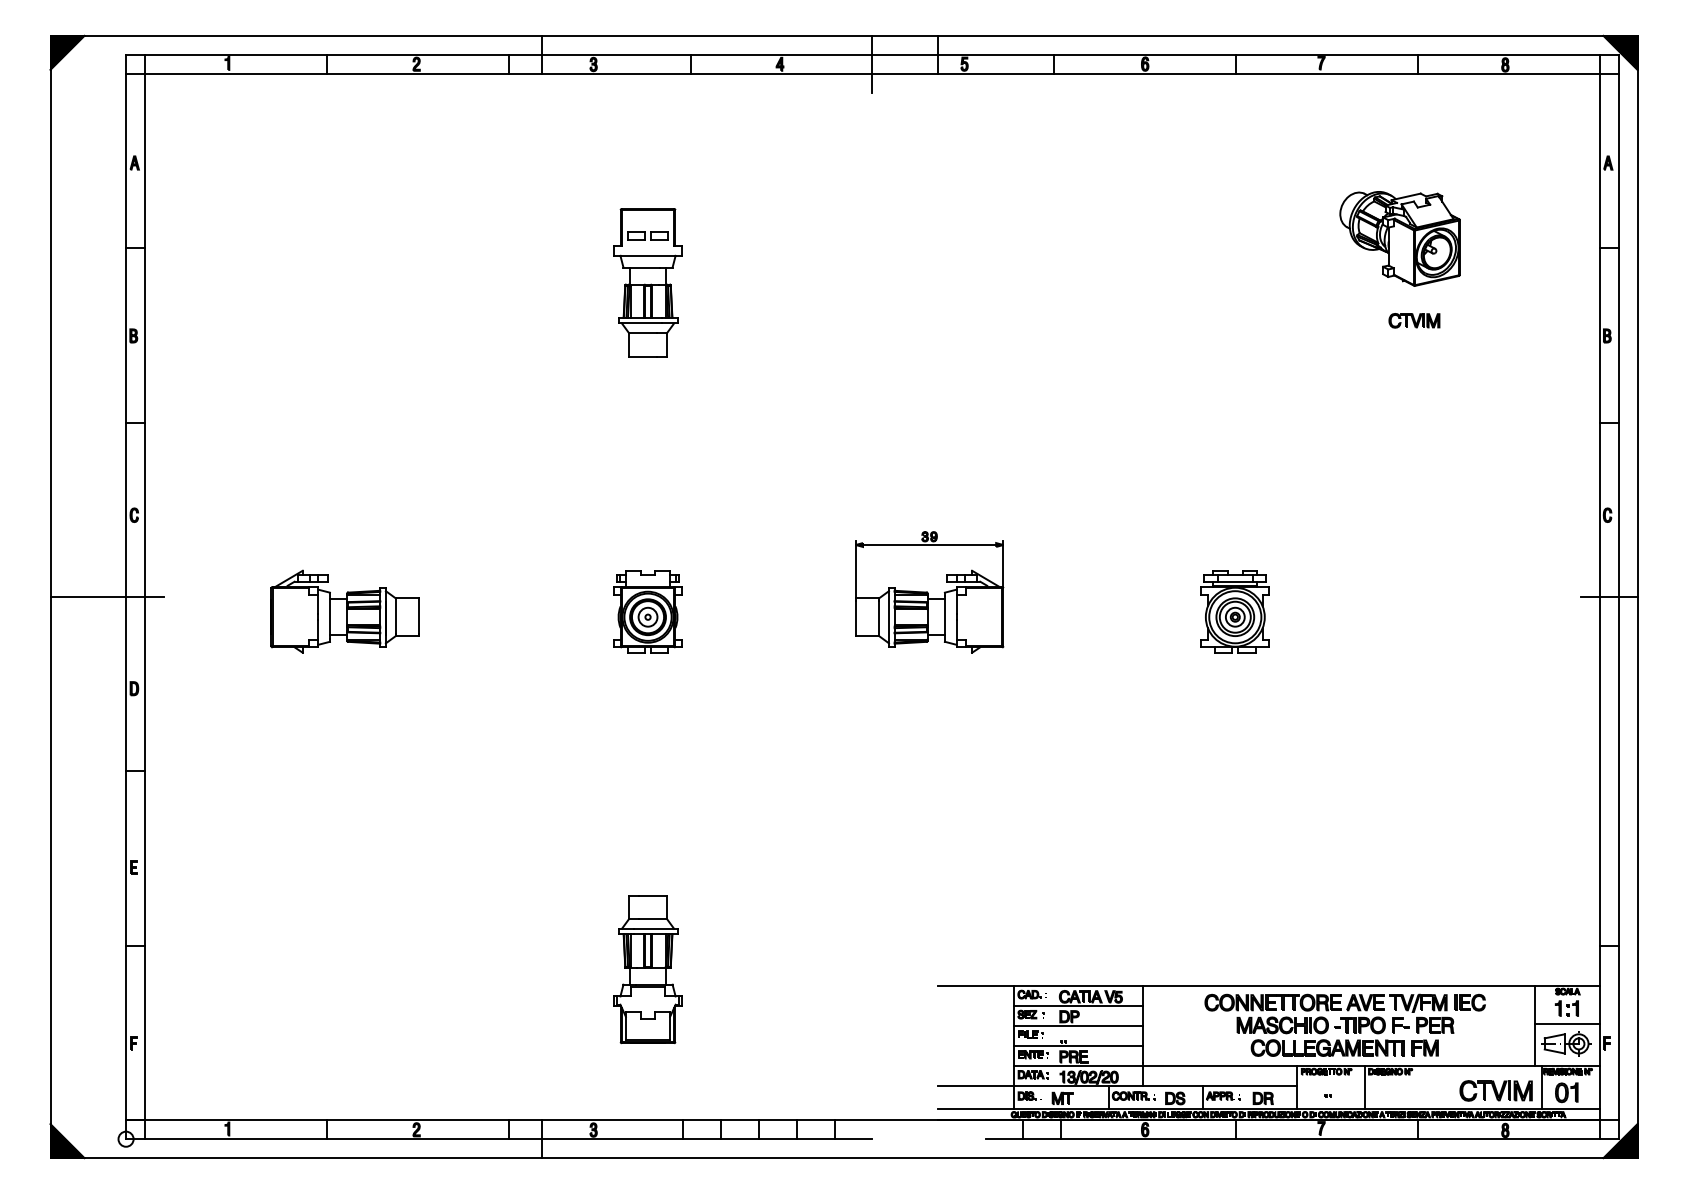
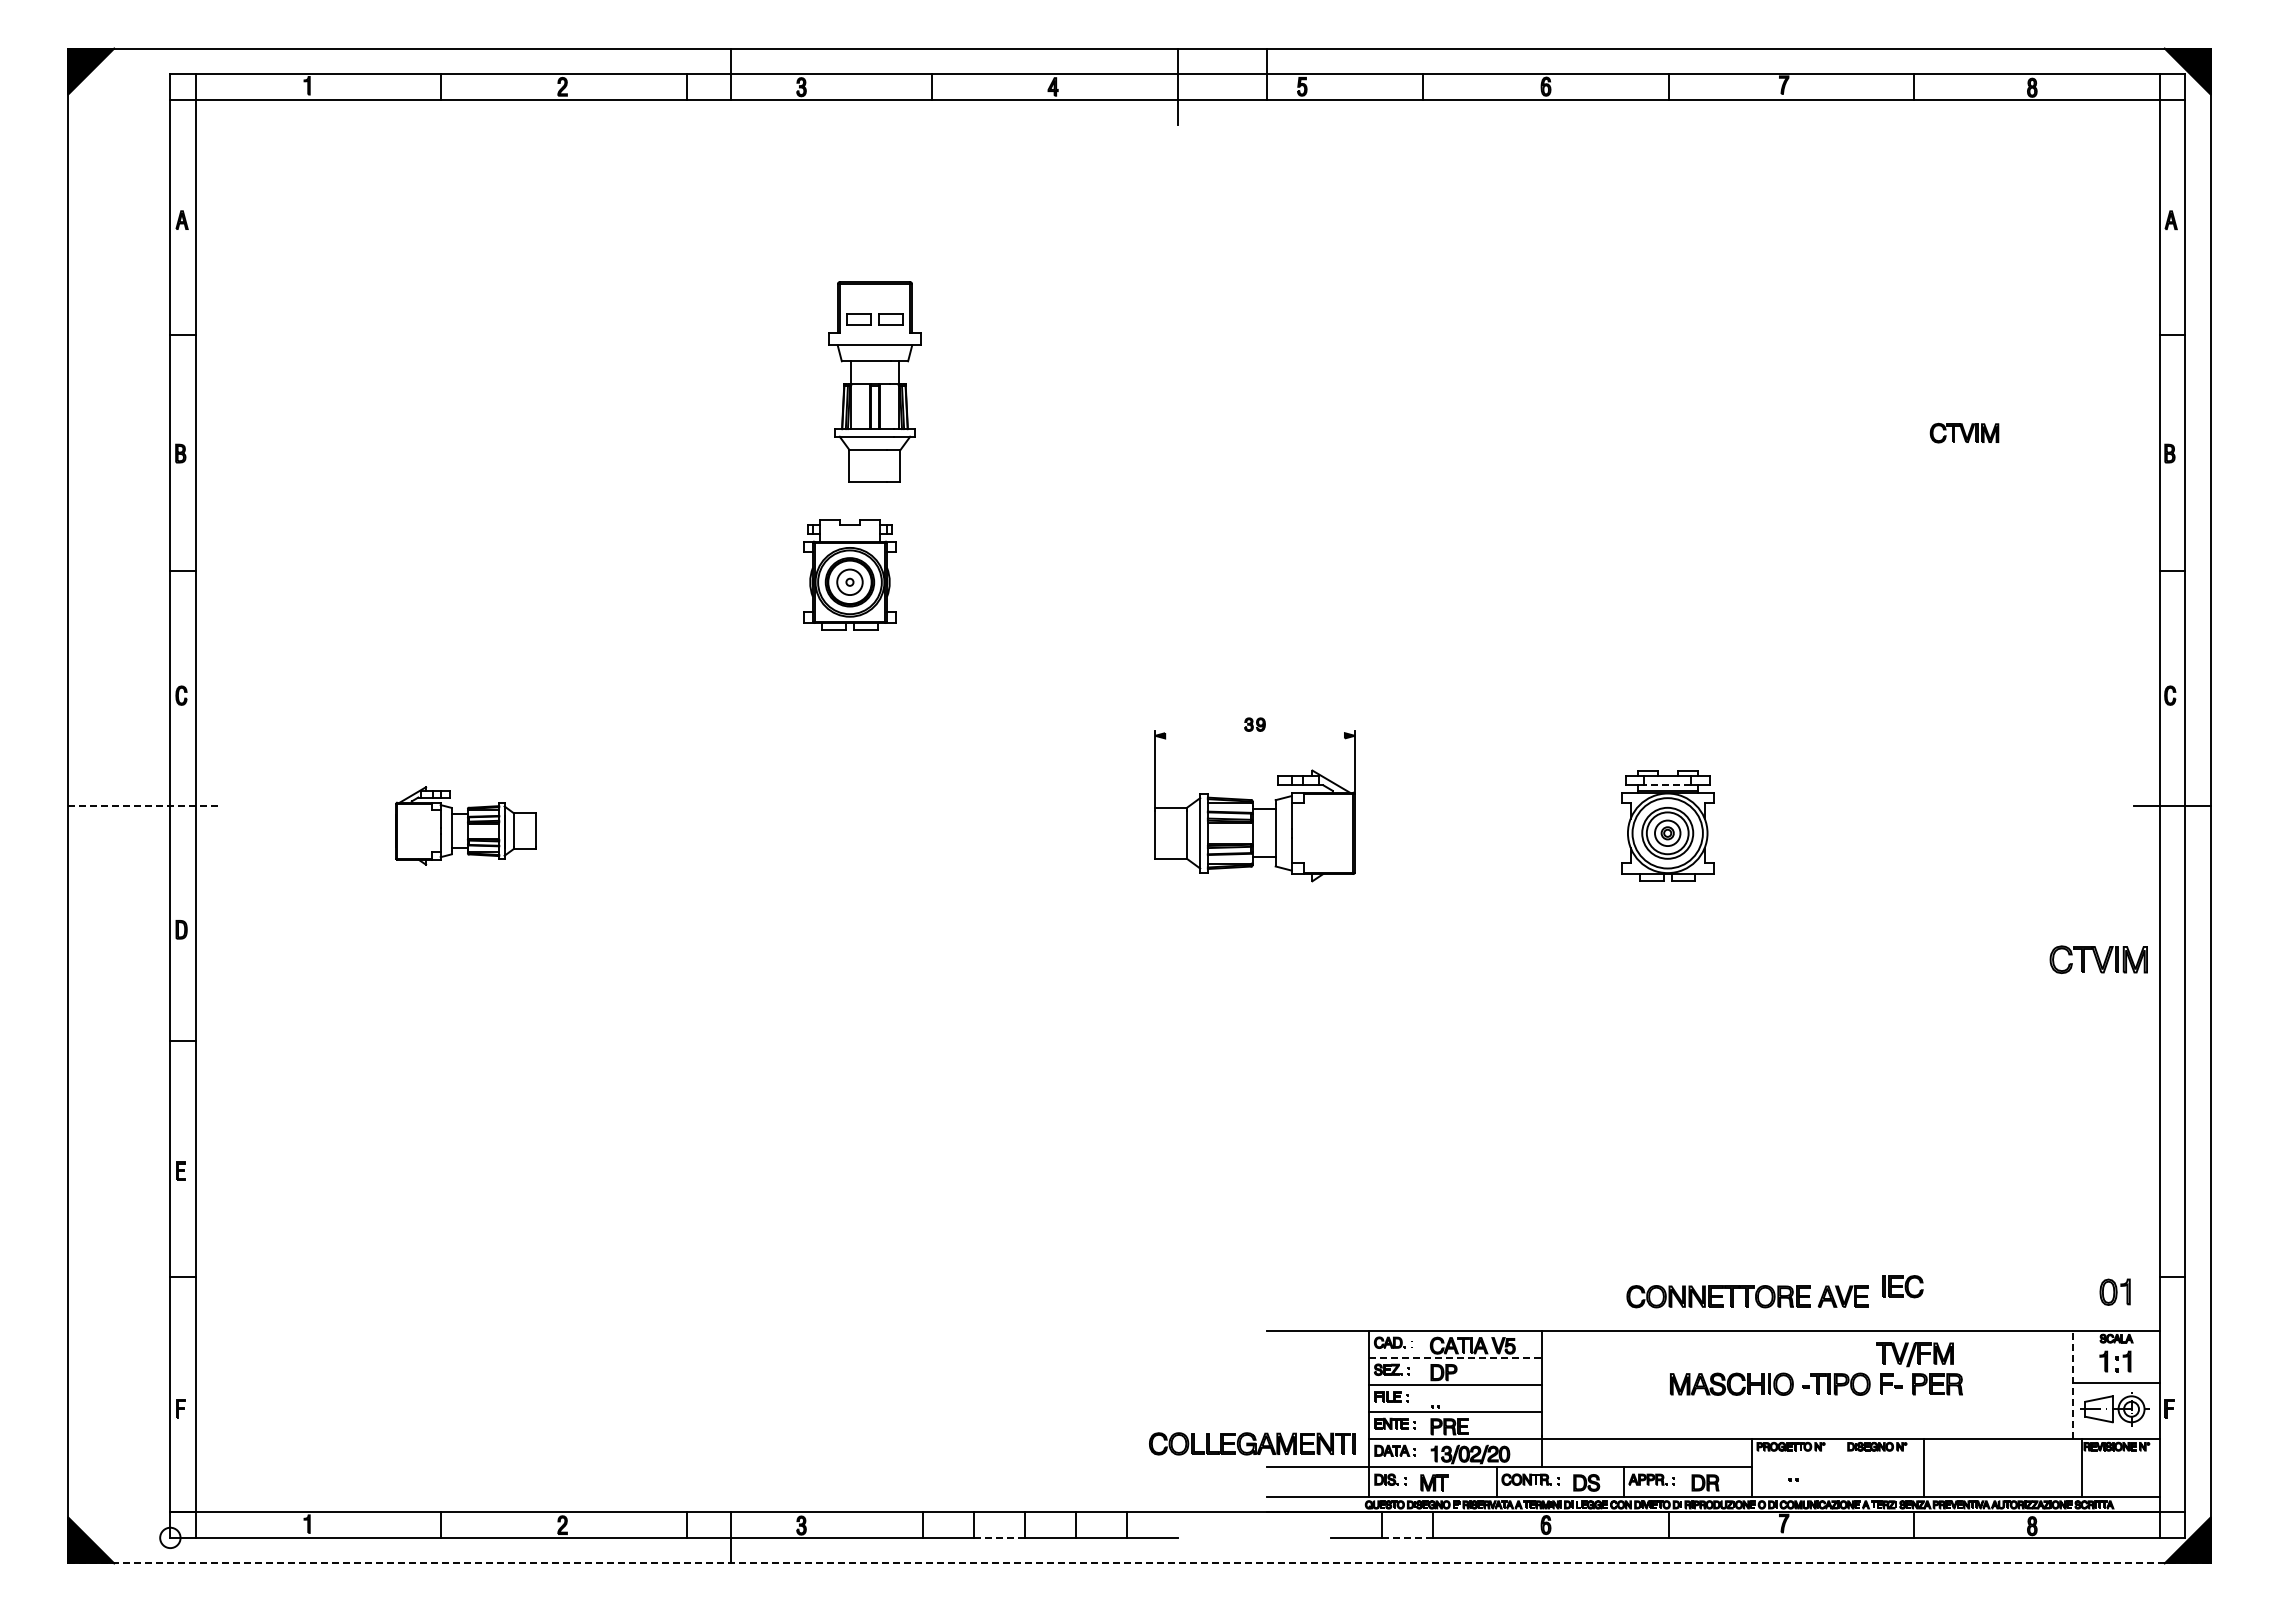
part: (1399, 238) -> (1889, 322), removed
part: (1414, 320) -> (1964, 432), moved
line: (929, 544) -> (1254, 735), removed
line: (1235, 581) -> (1667, 785), solid -> dashed
line: (106, 597) -> (144, 806), solid -> dashed
part: (344, 611) -> (465, 825), size x0.7
part: (647, 611) -> (849, 574), moved
part: (647, 969) -> (874, 1308), removed
part: (1294, 1002) -> (1747, 1296), moved
part: (1469, 1002) -> (1902, 1286), moved
line: (1078, 1006) -> (1455, 1358), solid -> dashed
line: (1535, 1025) -> (2072, 1384), solid -> dashed
part: (1327, 1047) -> (1252, 1443), moved
part: (1425, 1047) -> (1924, 1414), removed
line: (1364, 1087) -> (1924, 1468), moved
part: (1495, 1090) -> (2098, 959), moved
part: (1566, 1092) -> (2114, 1291), moved
line: (740, 1138) -> (999, 1537), solid -> dashed
line: (1042, 1138) -> (1407, 1537), solid -> dashed
line: (844, 1158) -> (1139, 1563), solid -> dashed

